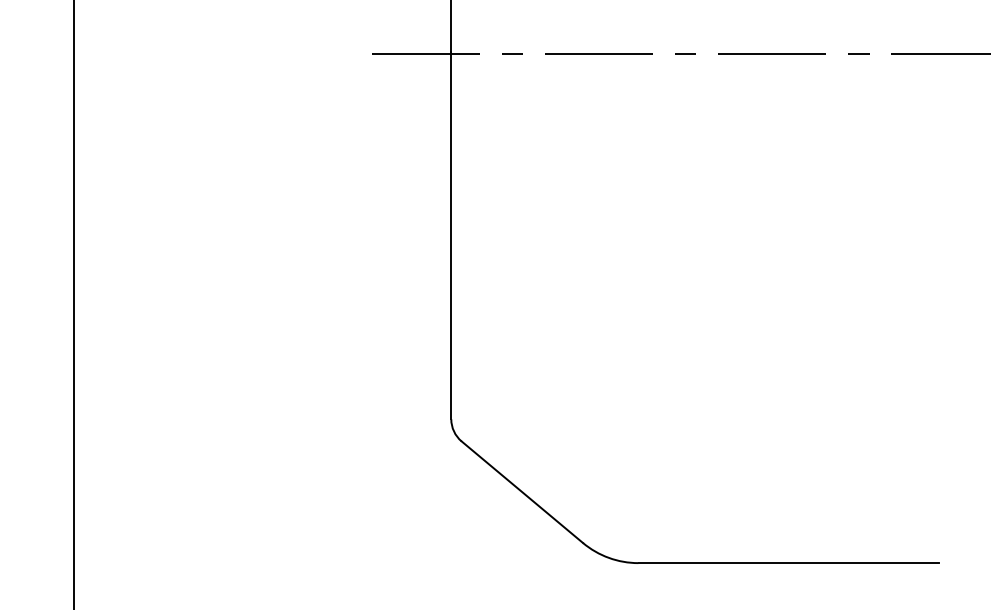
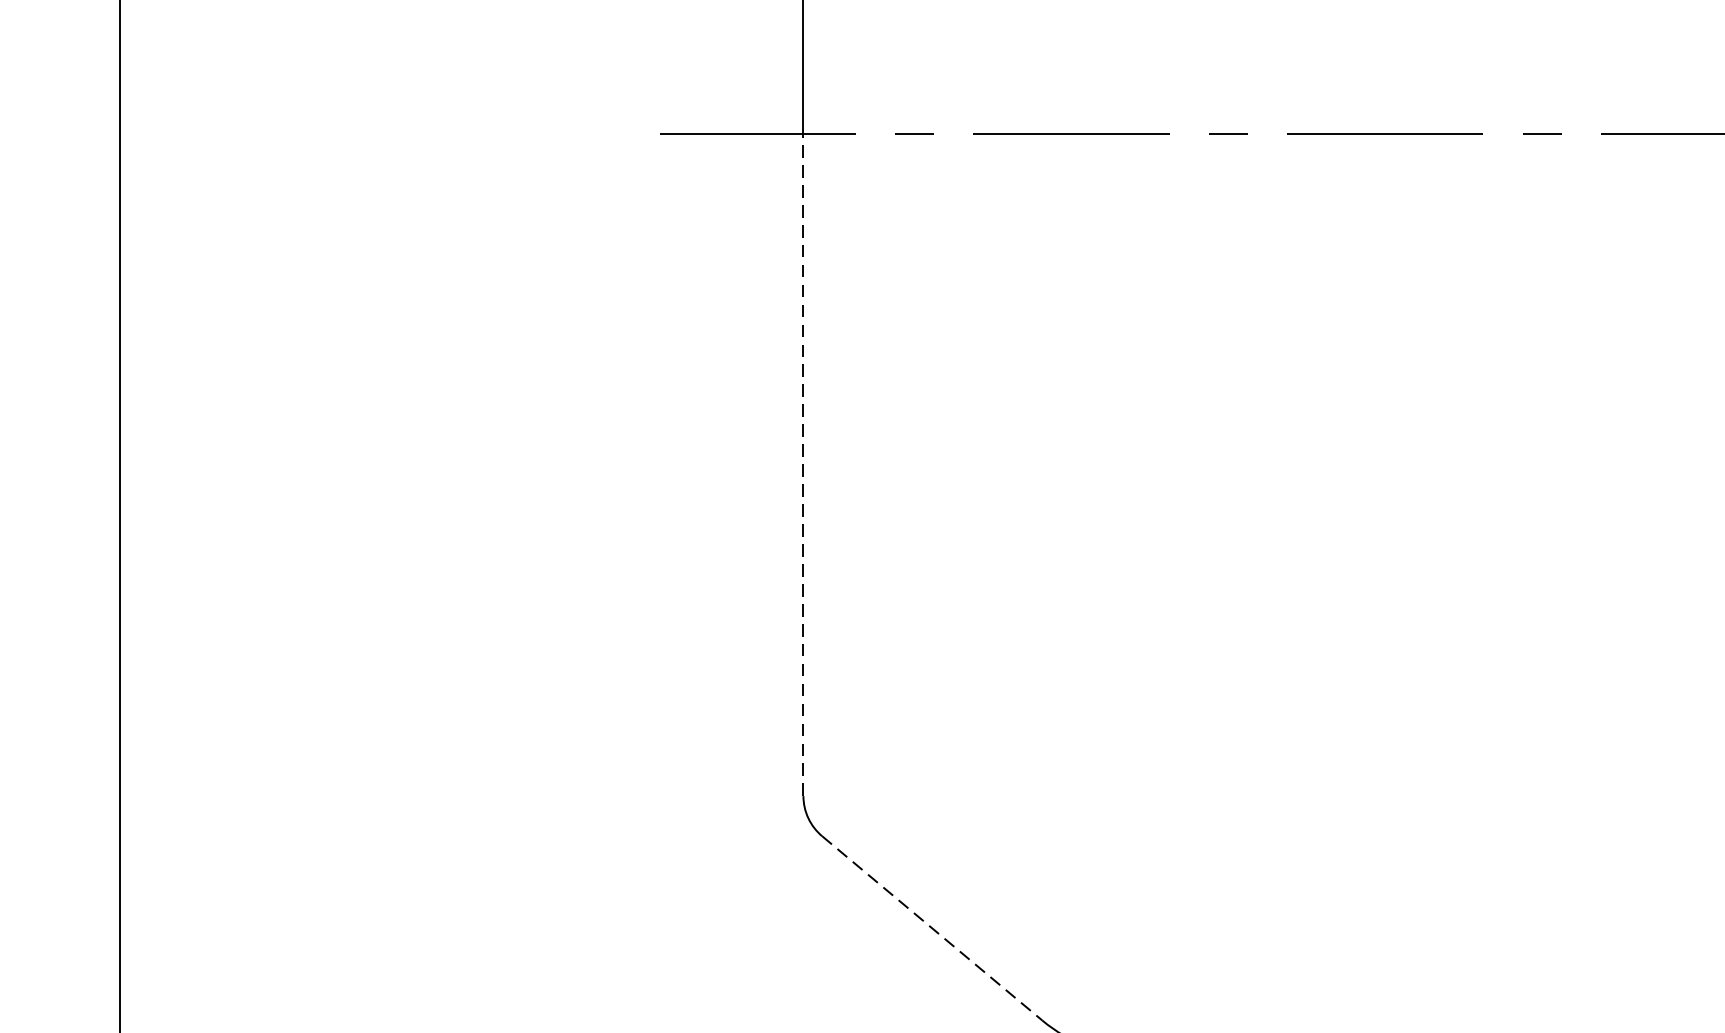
line: (451, 235) -> (803, 462), solid -> dashed
line: (522, 492) -> (932, 928), solid -> dashed

